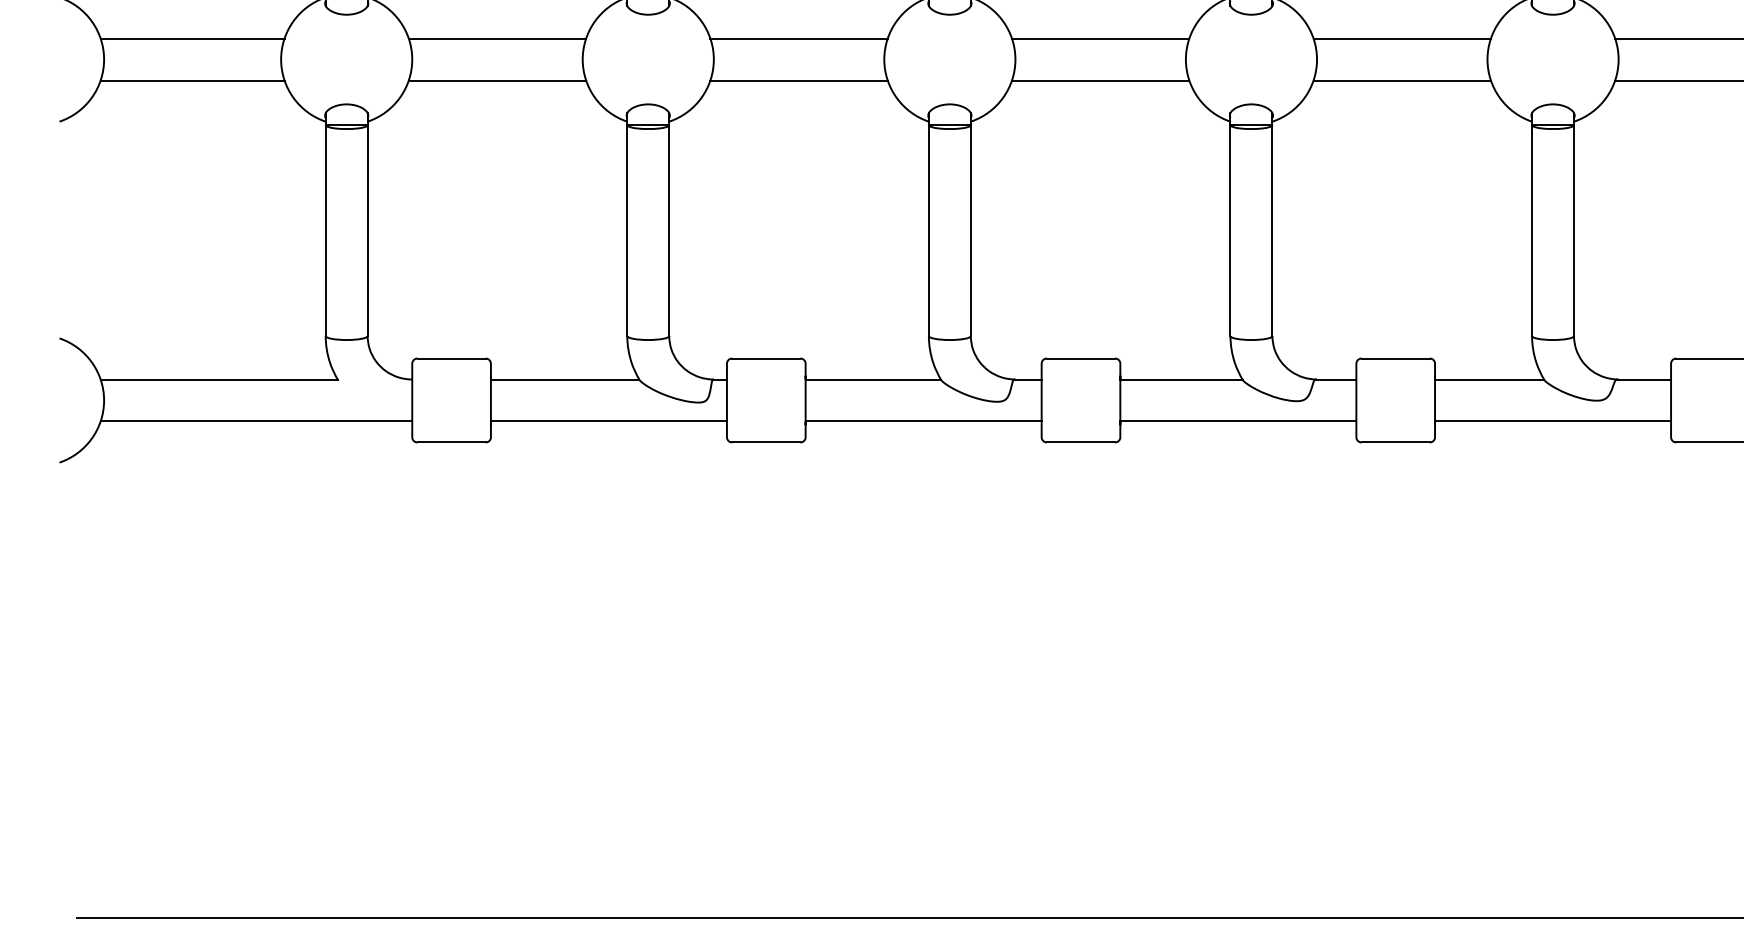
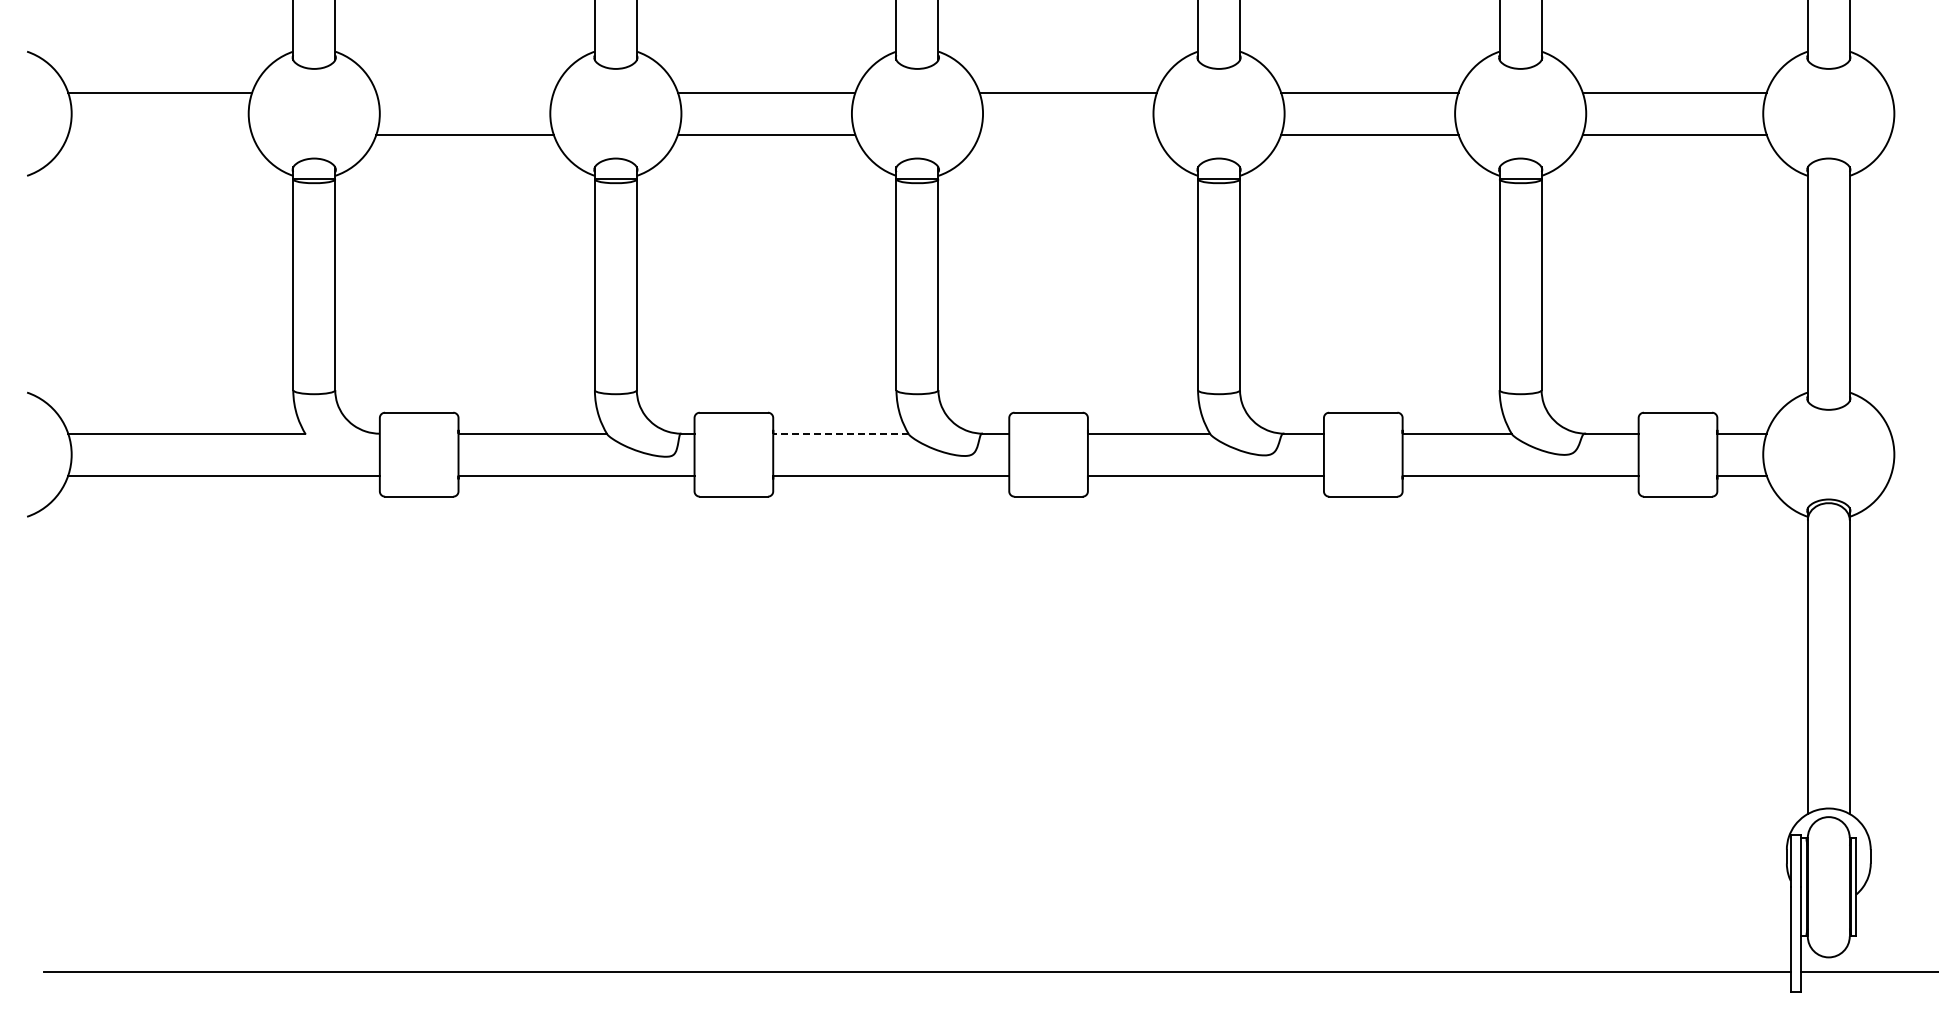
line: (496, 38) -> (464, 92), removed
line: (192, 80) -> (160, 134), removed
line: (1099, 80) -> (1067, 134), removed
line: (872, 379) -> (840, 433), solid -> dashed

